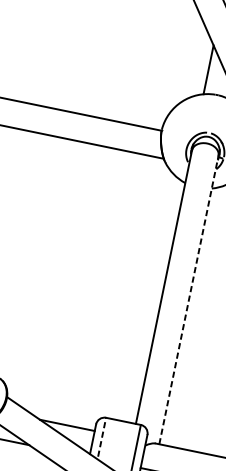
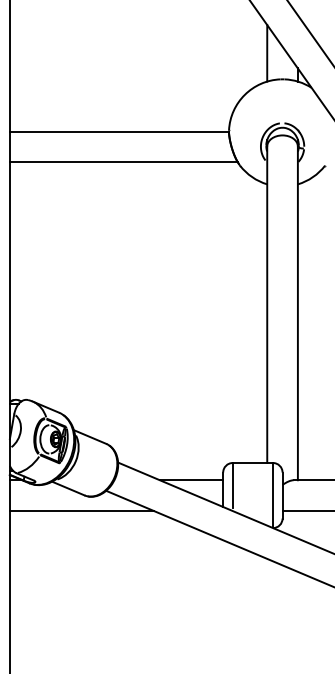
line: (188, 300) -> (297, 313), dashed -> solid
line: (101, 437) -> (232, 485), dashed -> solid

